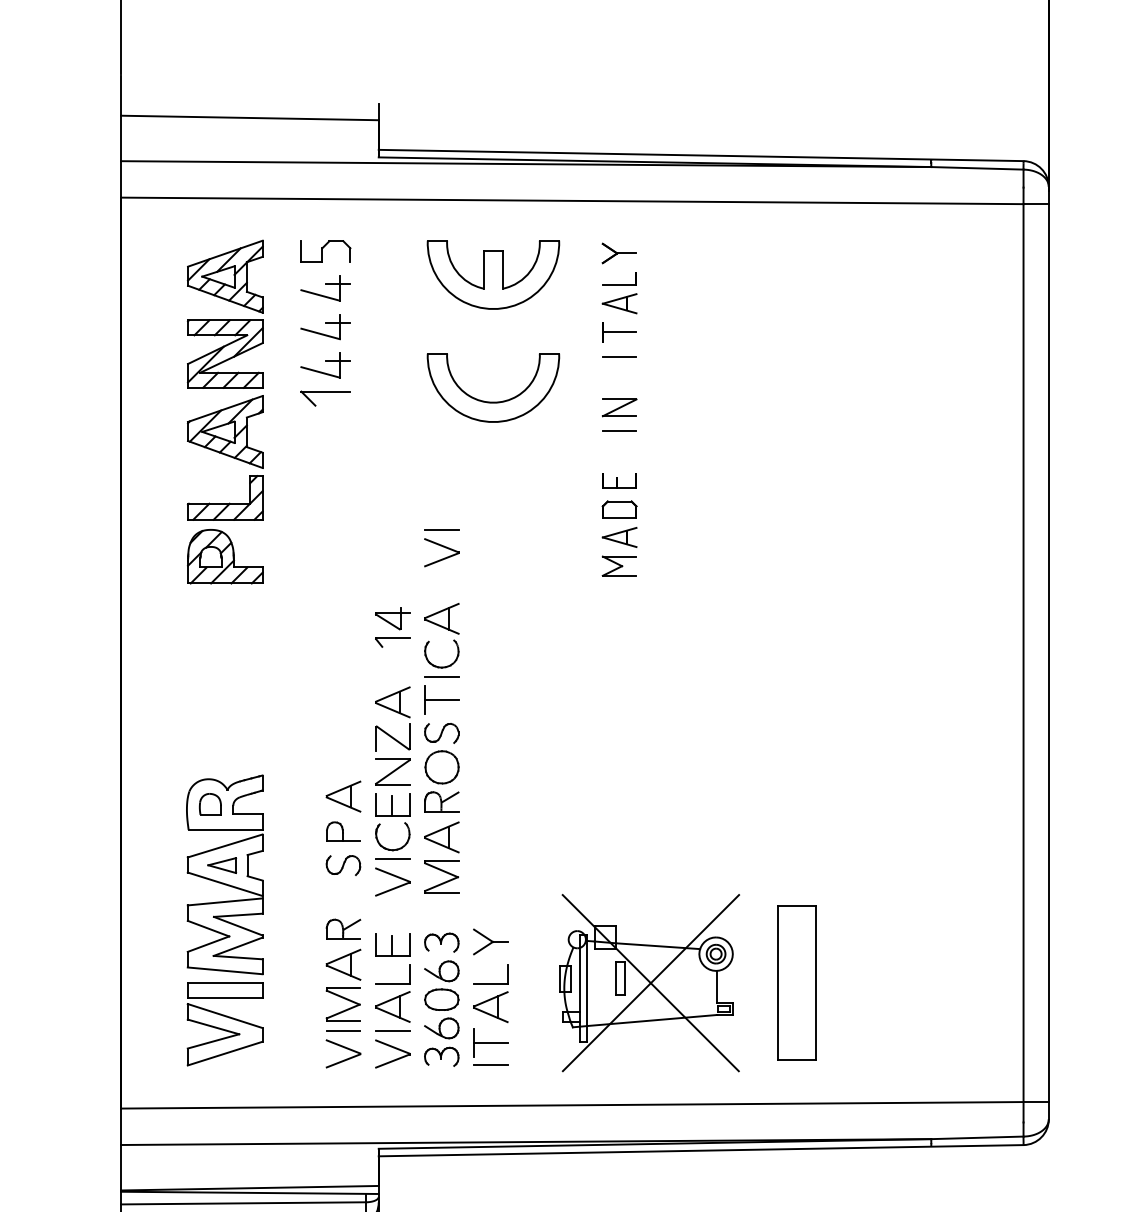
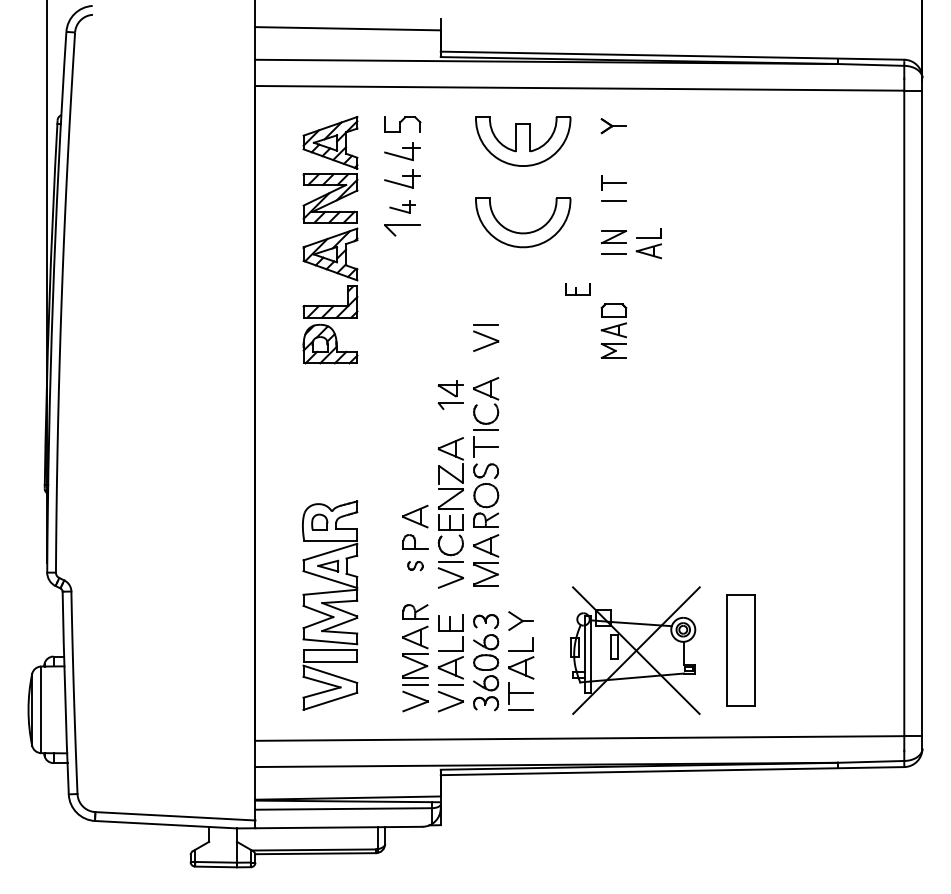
part: (619, 292) -> (648, 243), moved
part: (325, 365) -> (402, 206), size x0.7
part: (619, 480) -> (577, 289), moved
part: (343, 864) -> (415, 565), size x0.6

